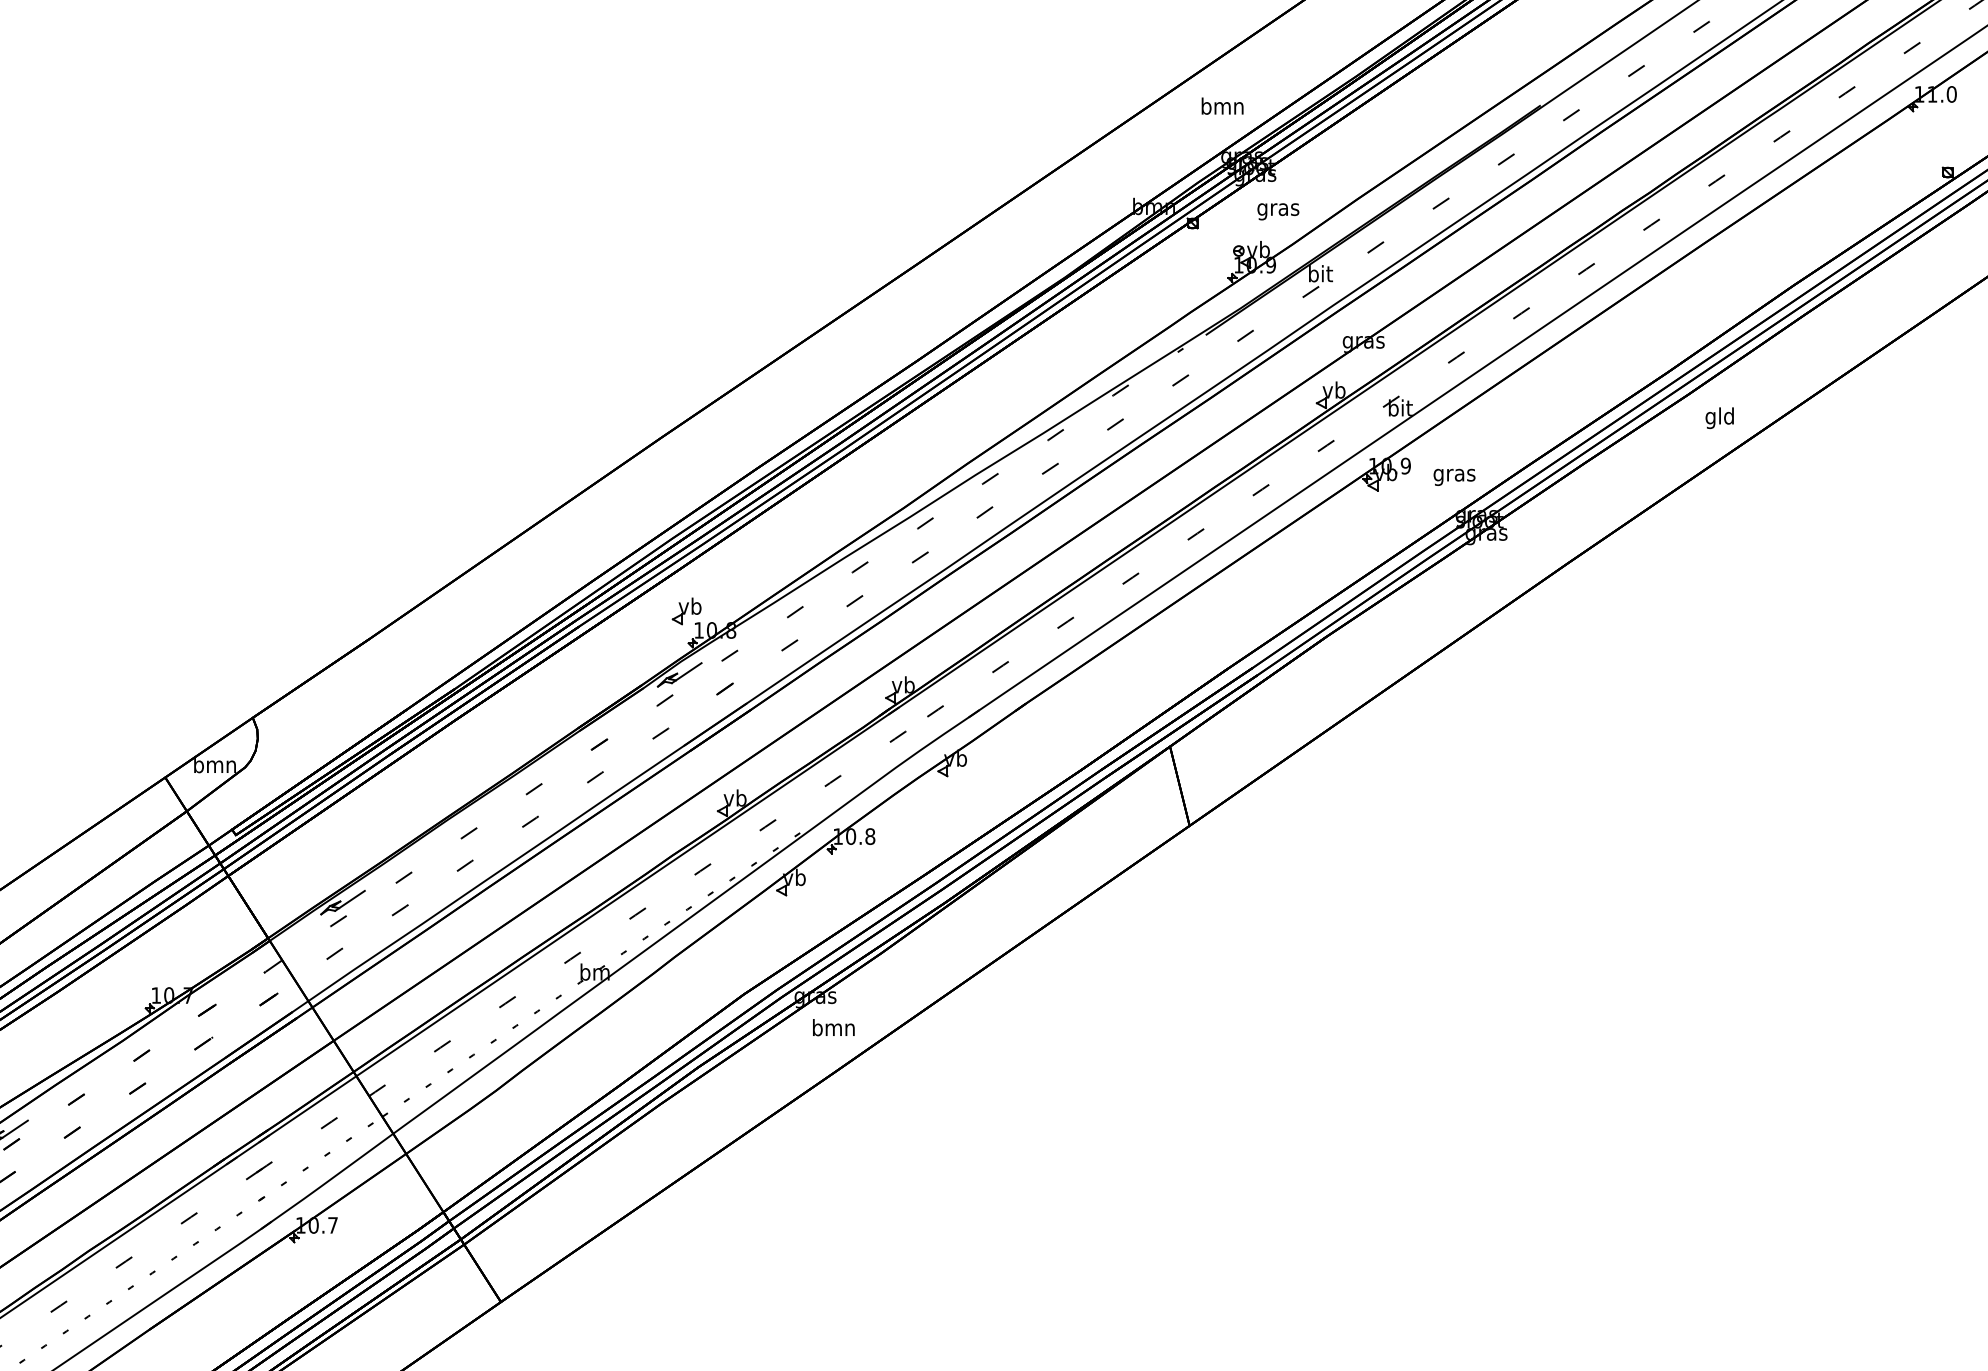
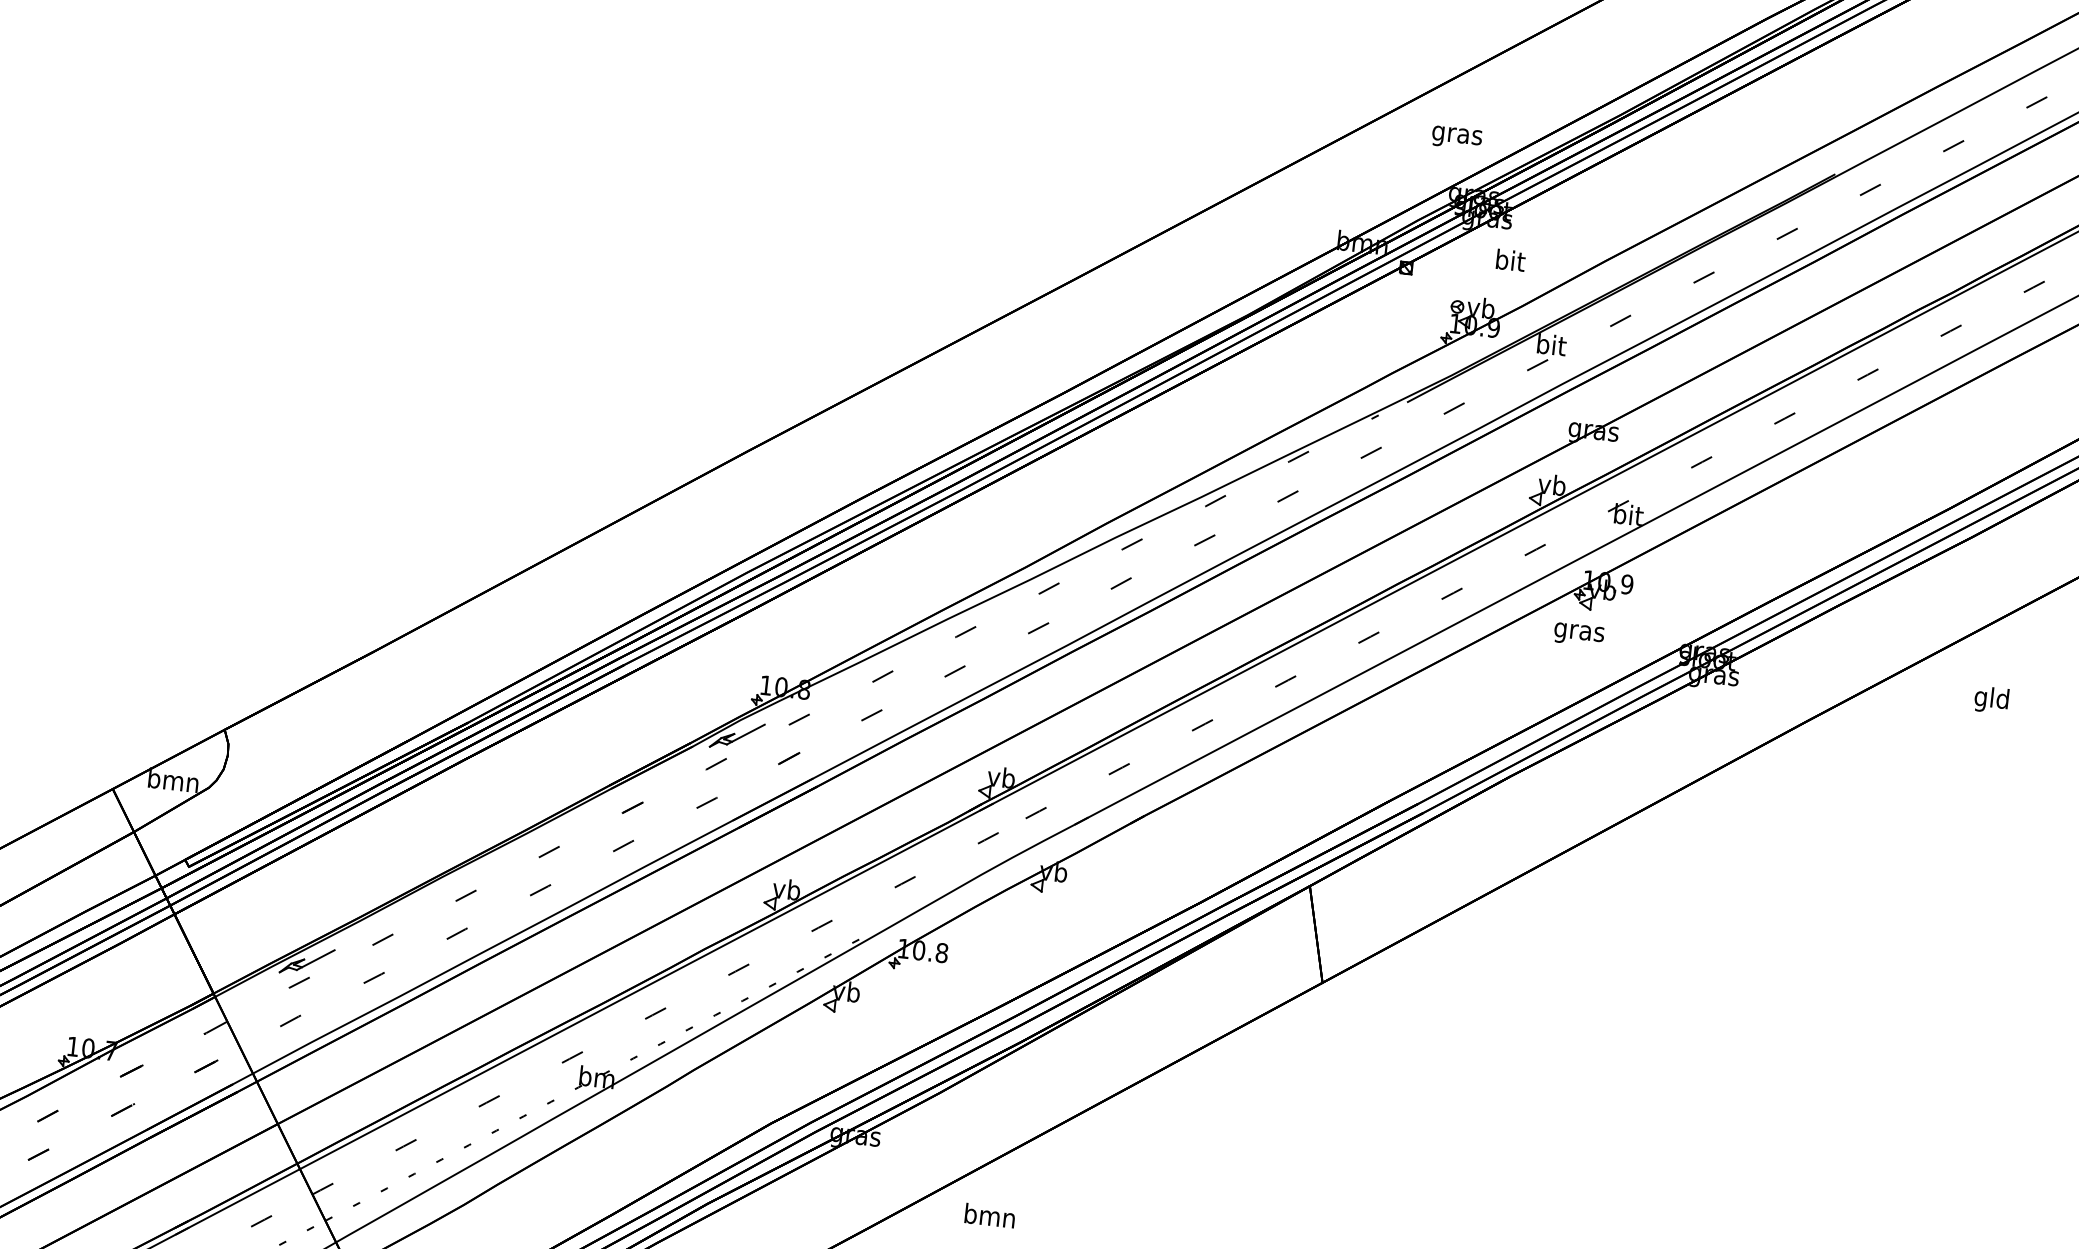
text: (1222, 108) -> (1457, 135), bmn -> gras
text: (1278, 209) -> (1510, 262), gras -> bit
text: (1719, 417) -> (1991, 699), moved
text: (1454, 476) -> (1579, 633), moved
part: (686, 611) -> (753, 661), removed
text: (833, 1027) -> (989, 1215), moved

